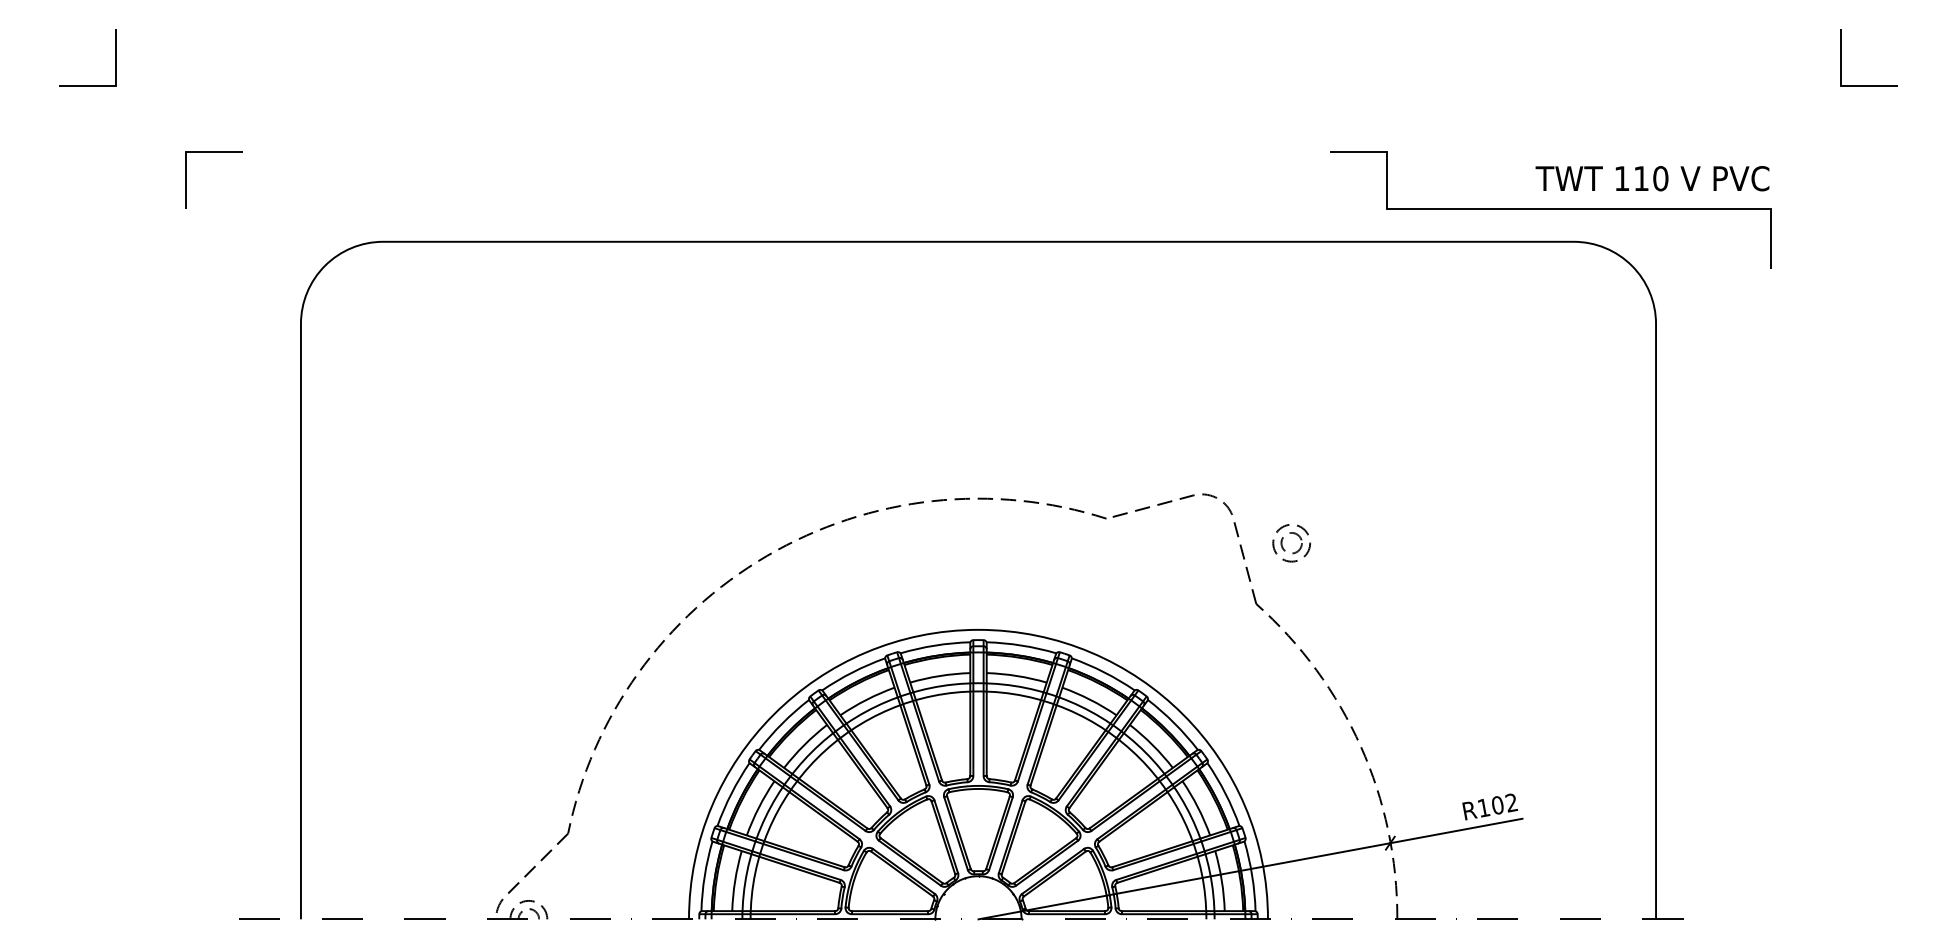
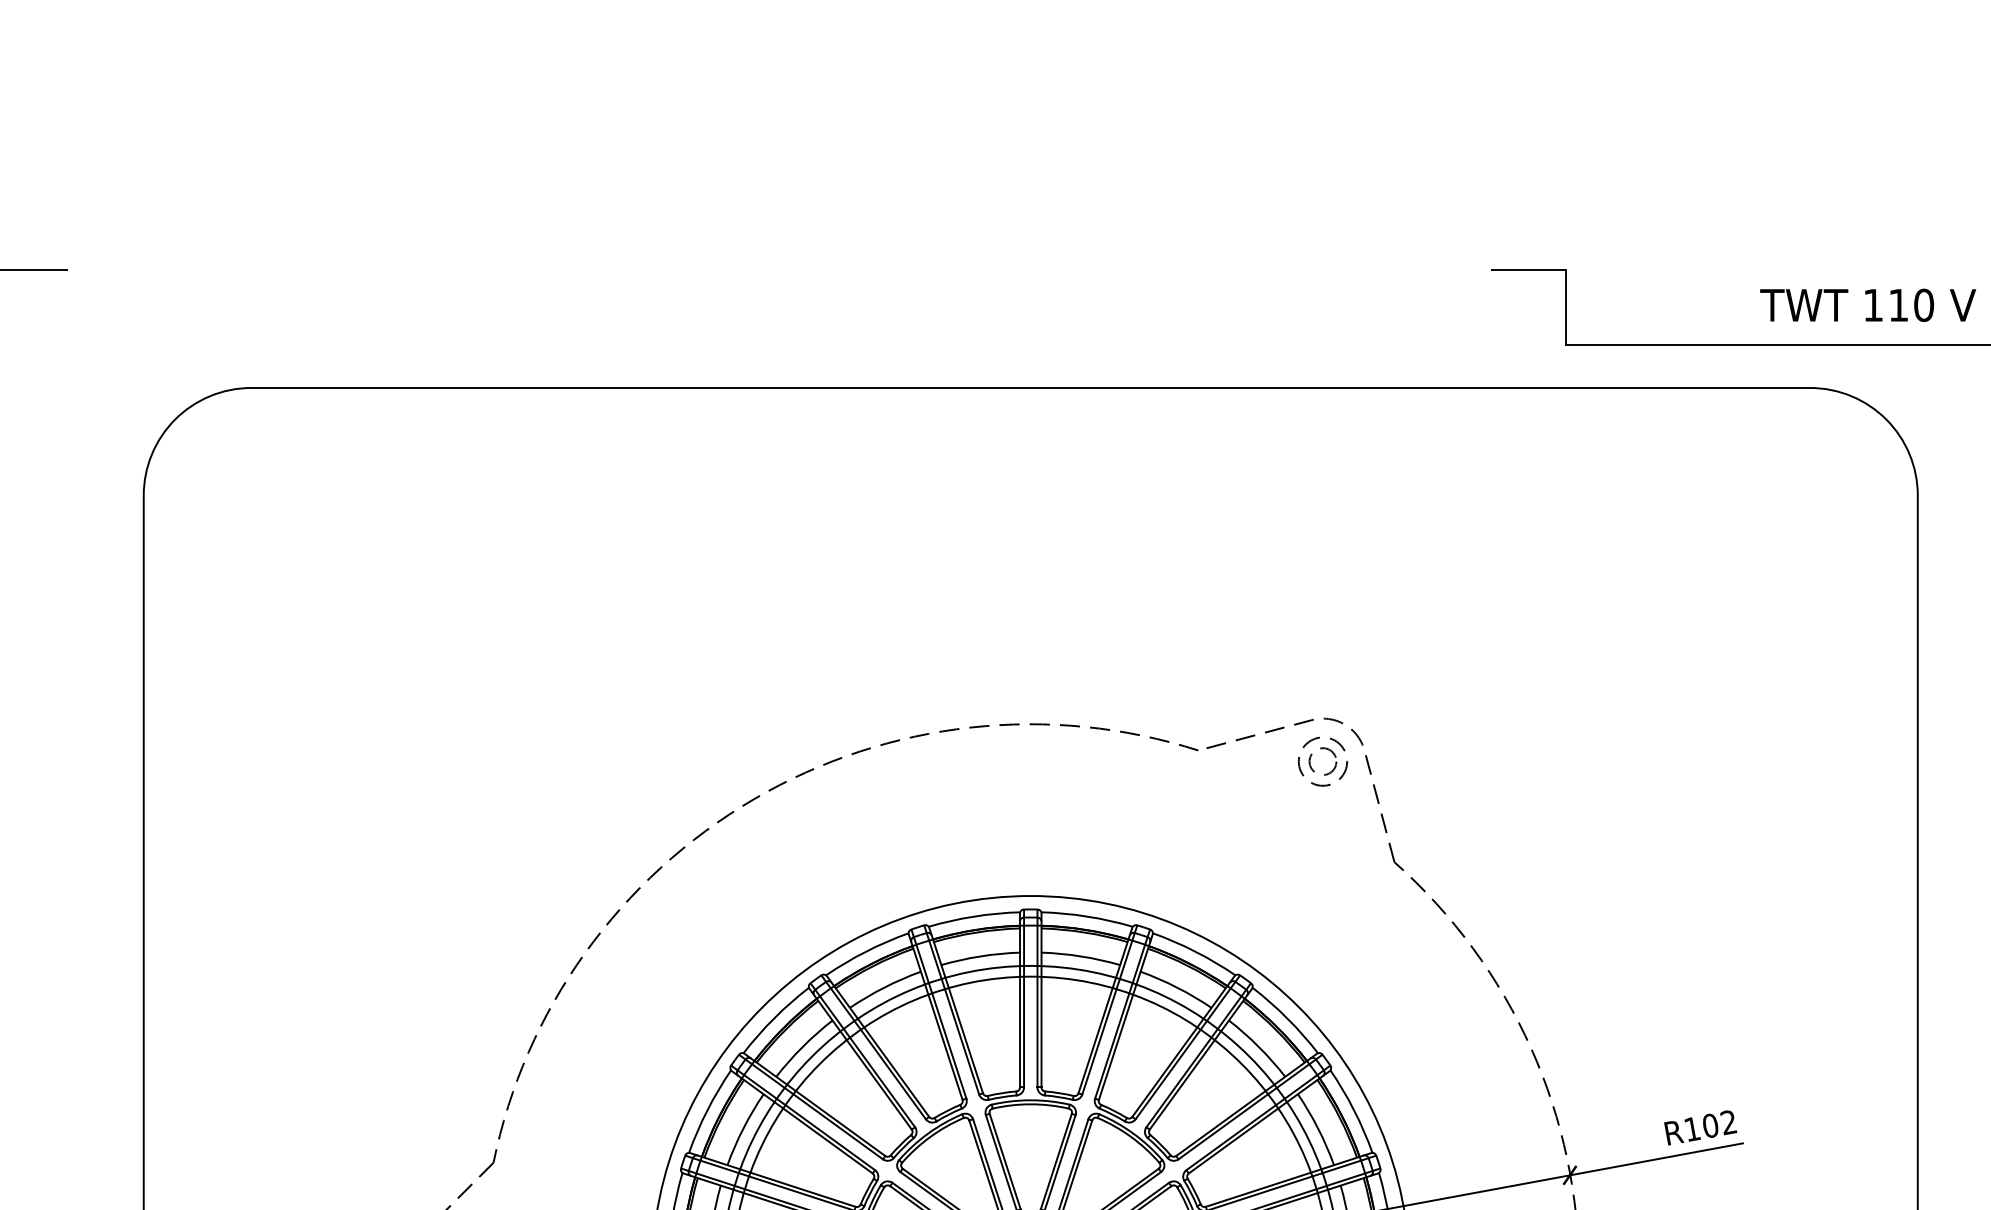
part: (1284, 548) -> (1313, 768), moved

